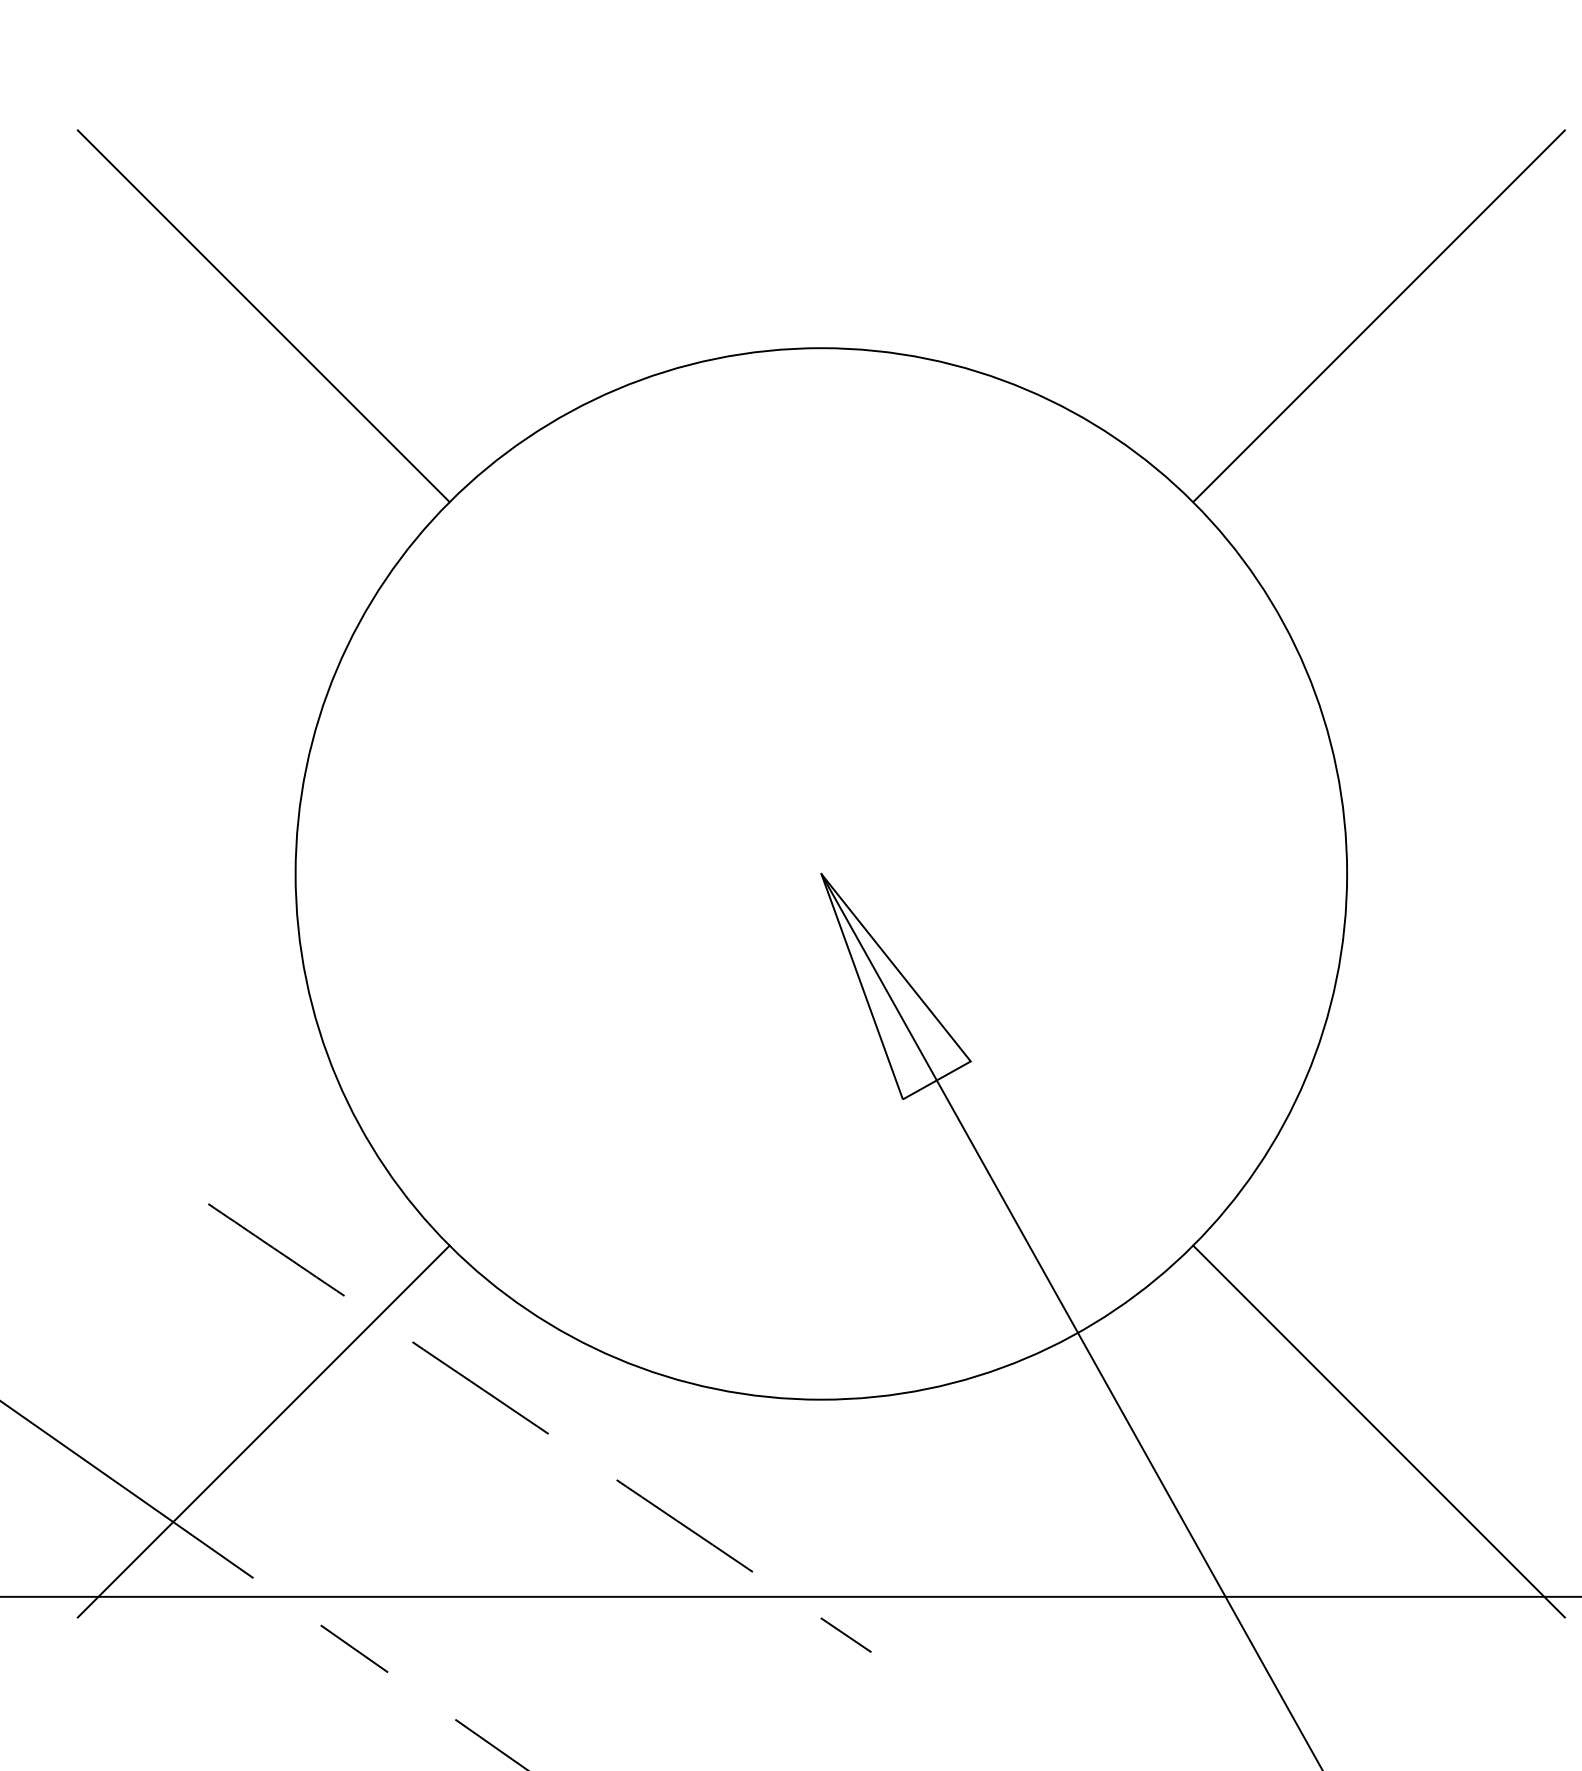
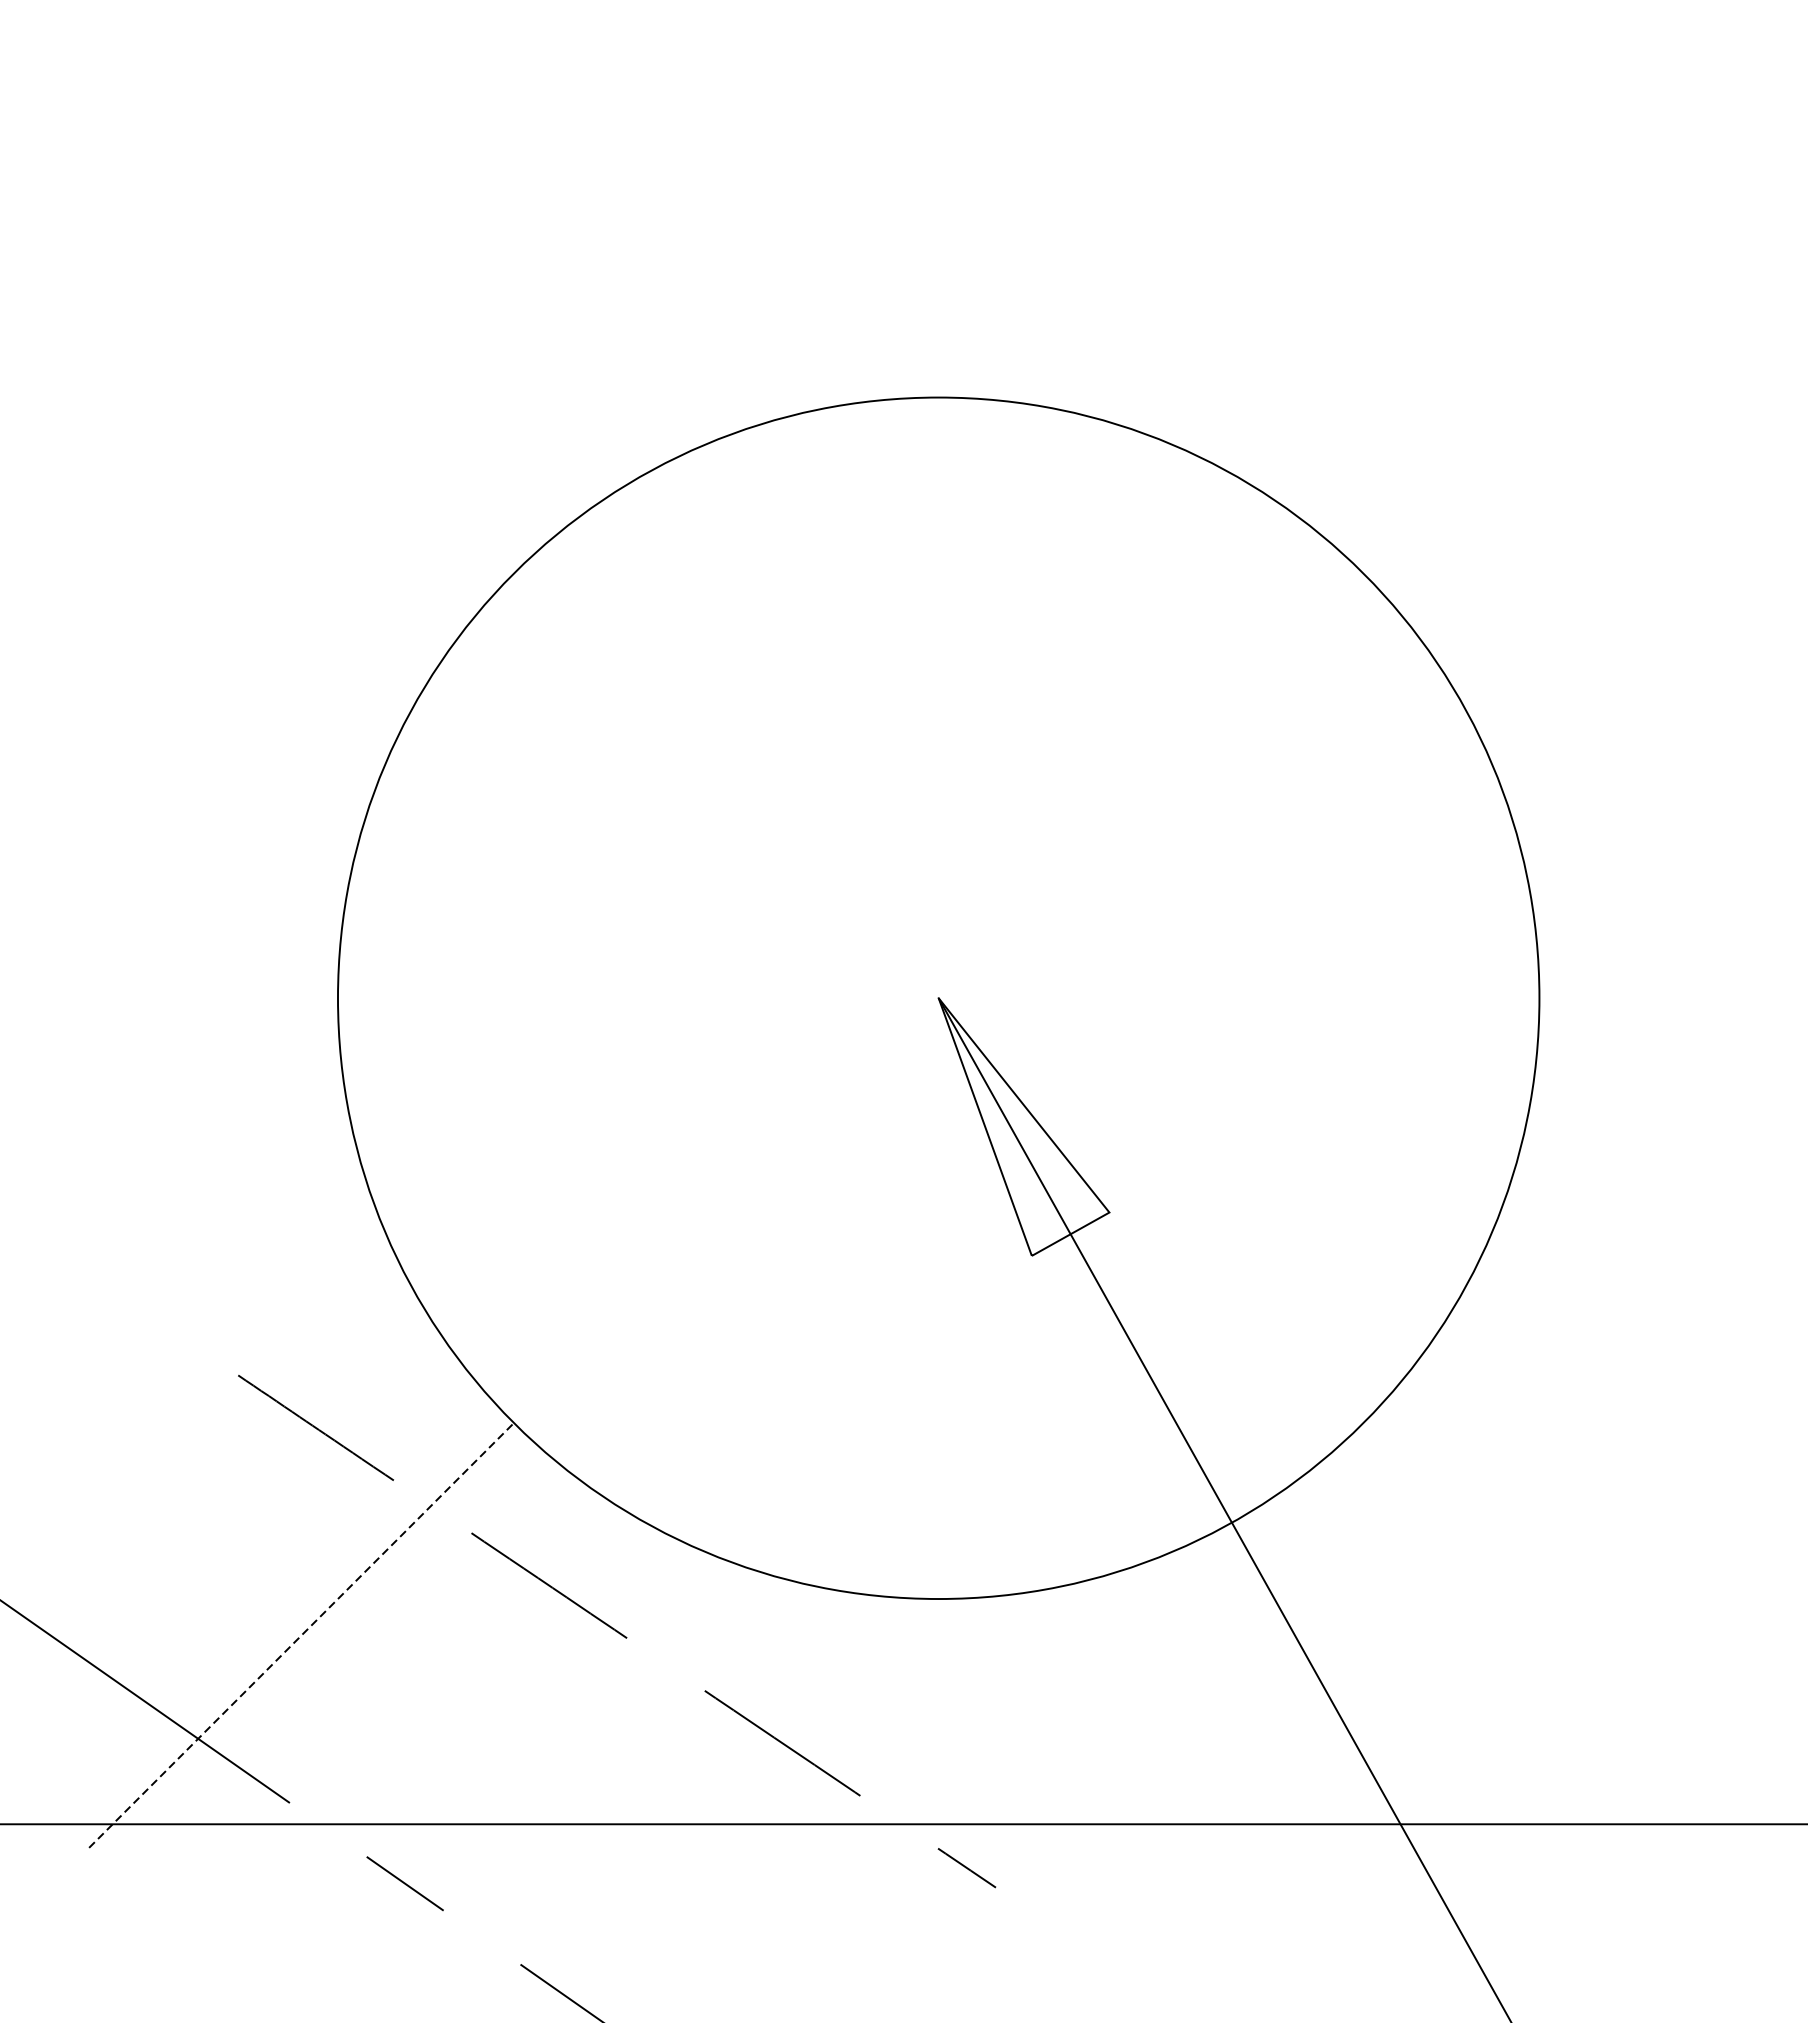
line: (263, 316) -> (301, 361), removed
line: (1378, 316) -> (1575, 361), removed
line: (263, 1431) -> (301, 1635), solid -> dashed
line: (1378, 1431) -> (1575, 1635), removed

